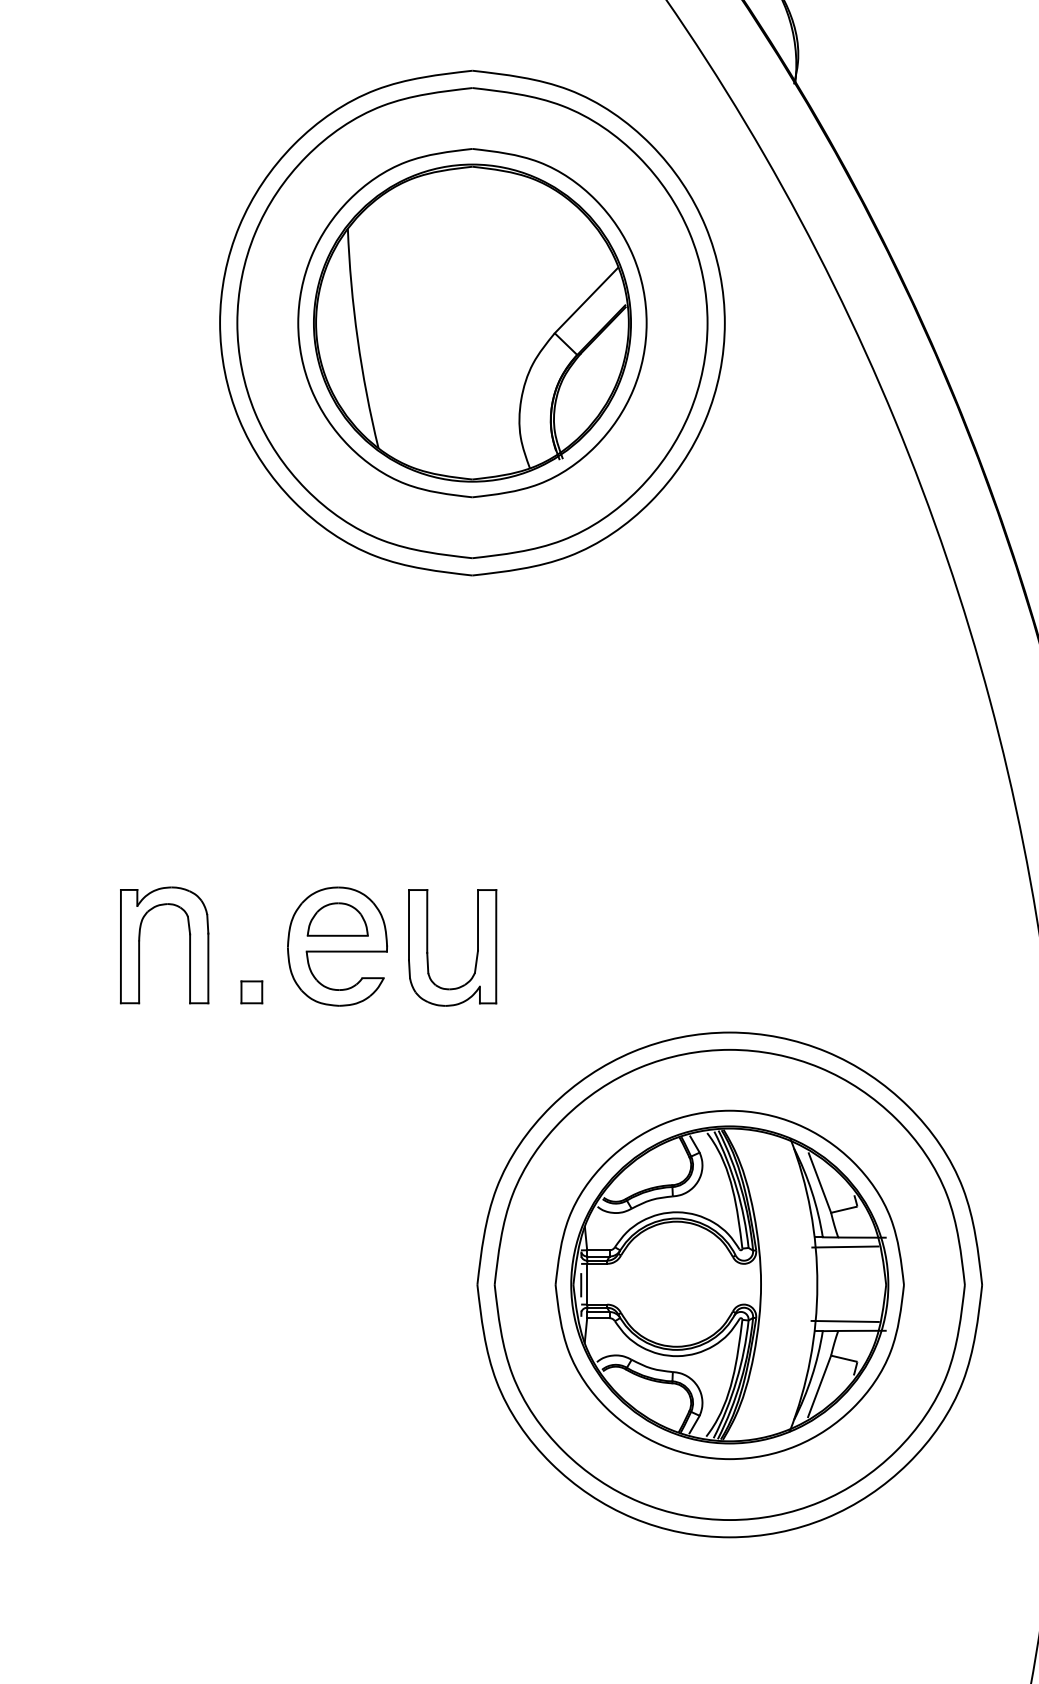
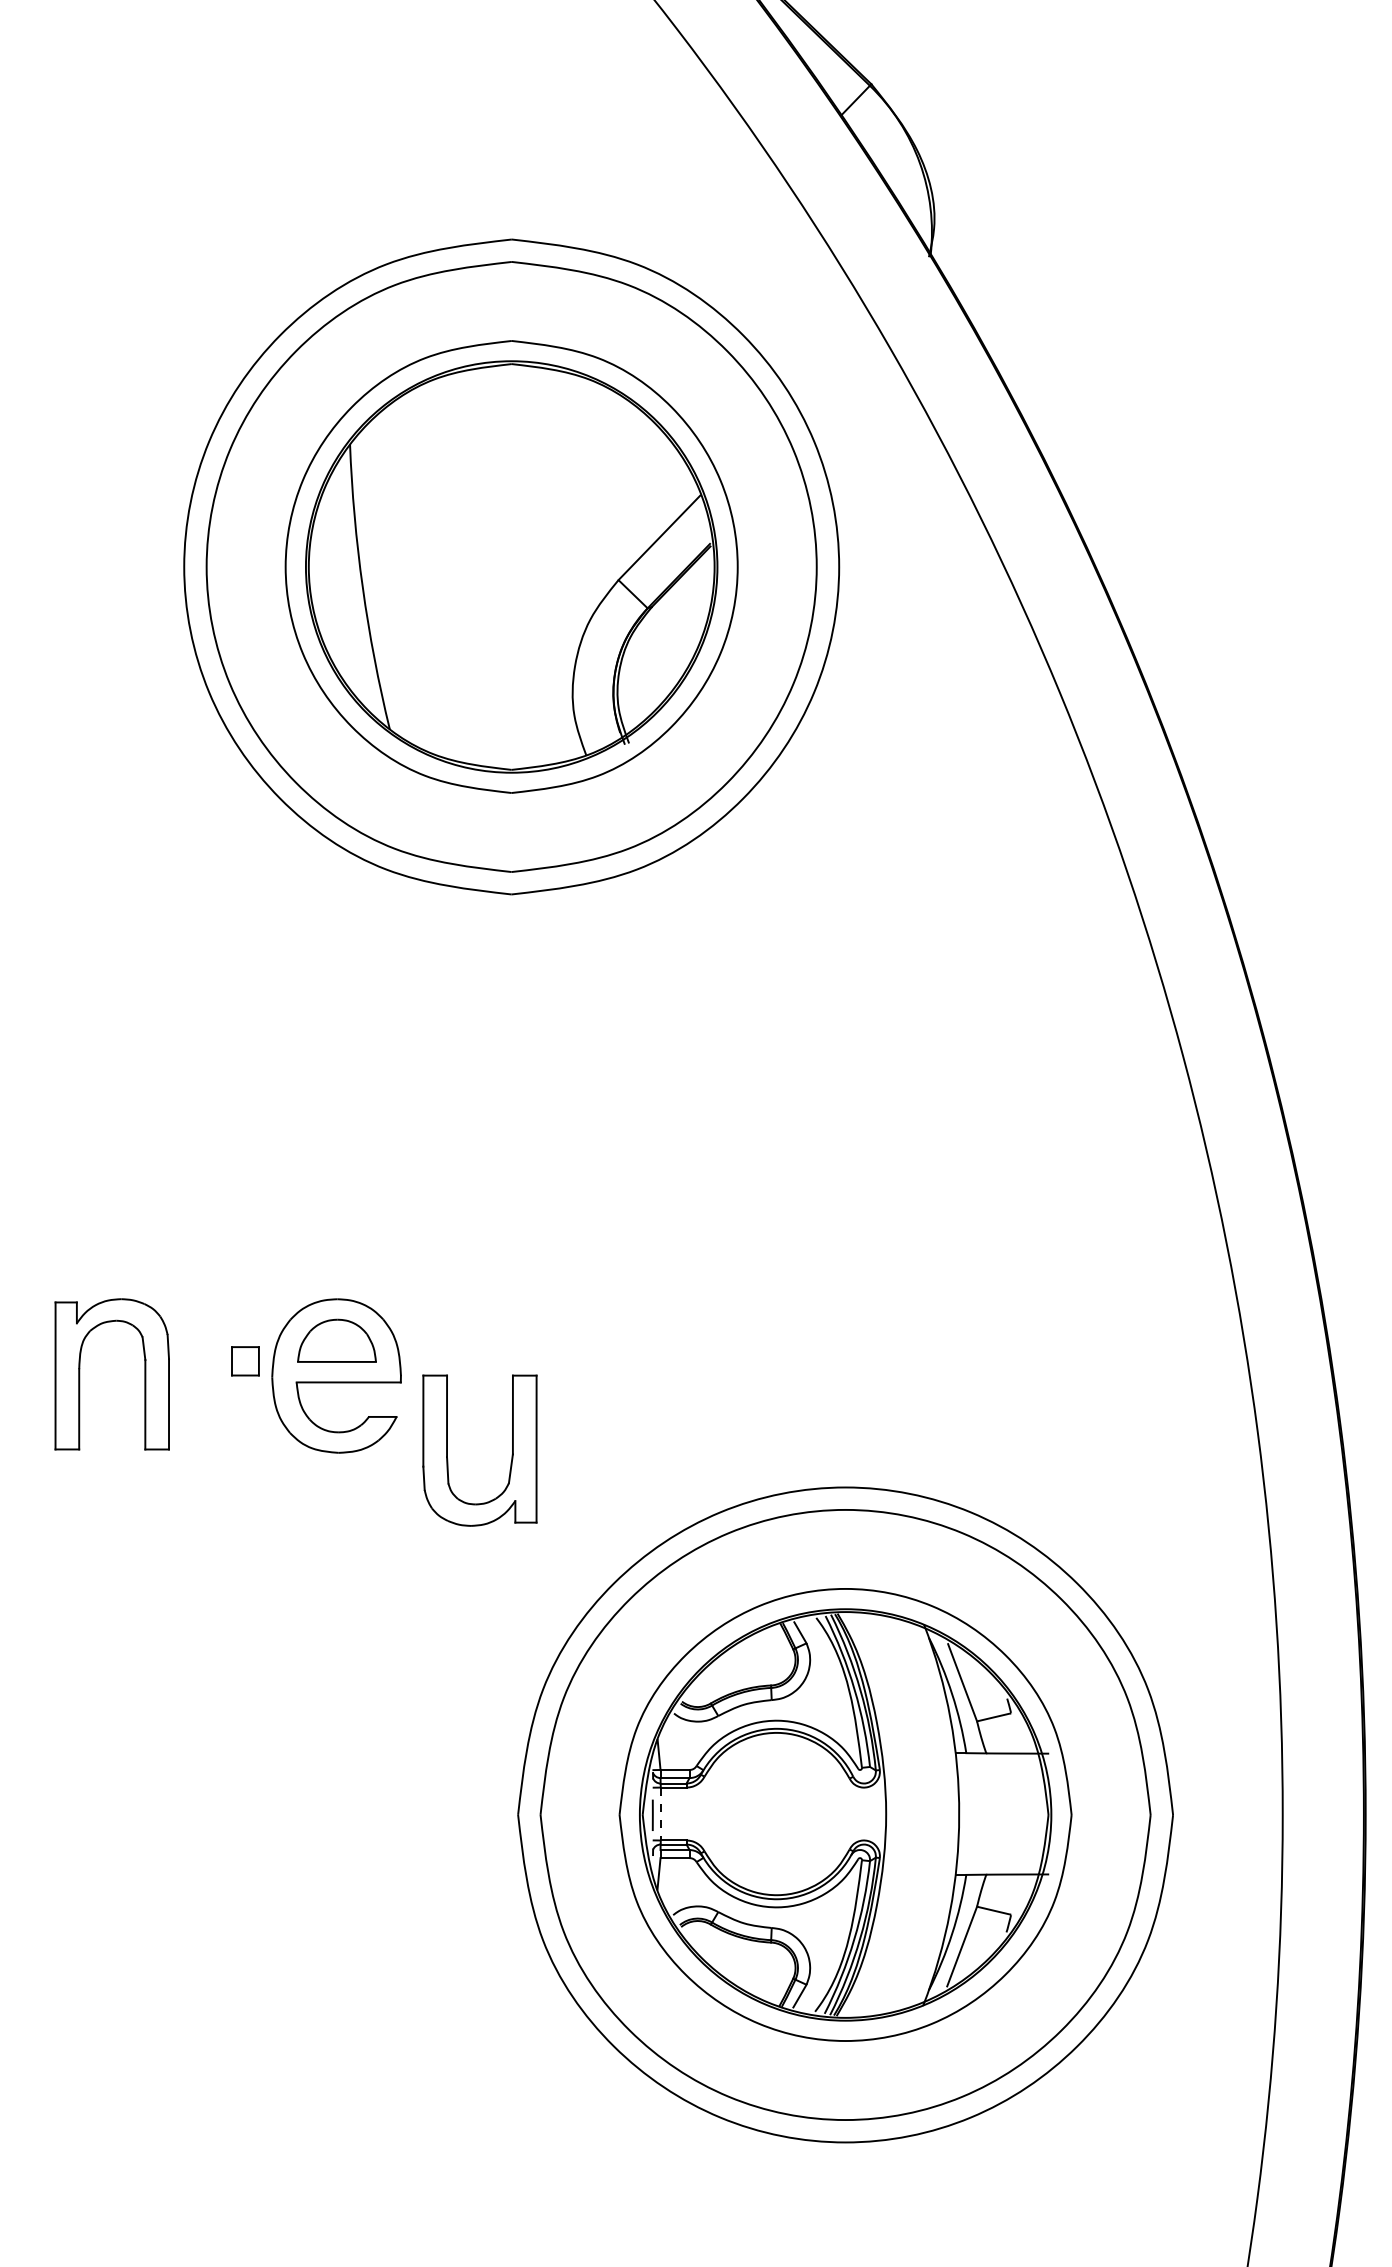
part: (427, 947) -> (447, 1450), moved
part: (251, 992) -> (245, 1361), moved
line: (845, 1246) -> (995, 1765), removed
line: (587, 1284) -> (660, 1814), solid -> dashed
line: (844, 1321) -> (994, 1862), removed

